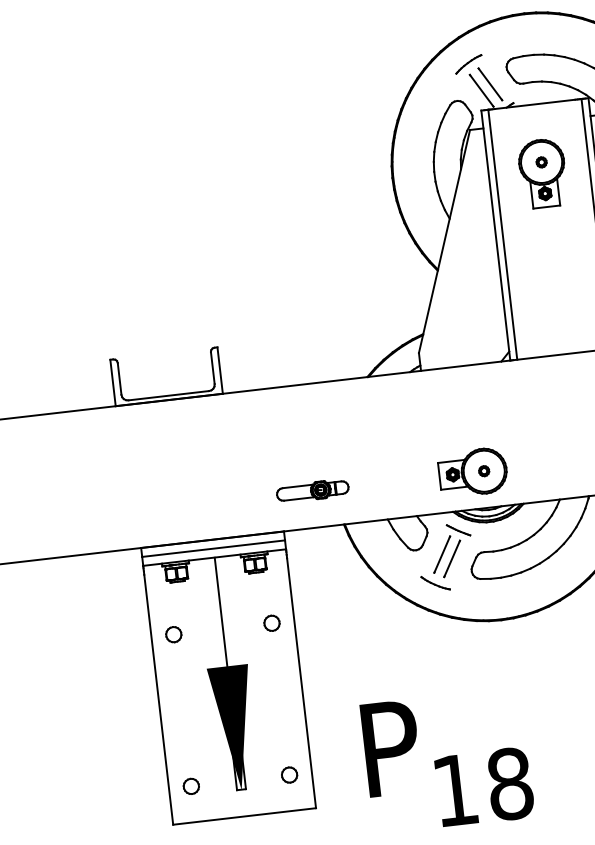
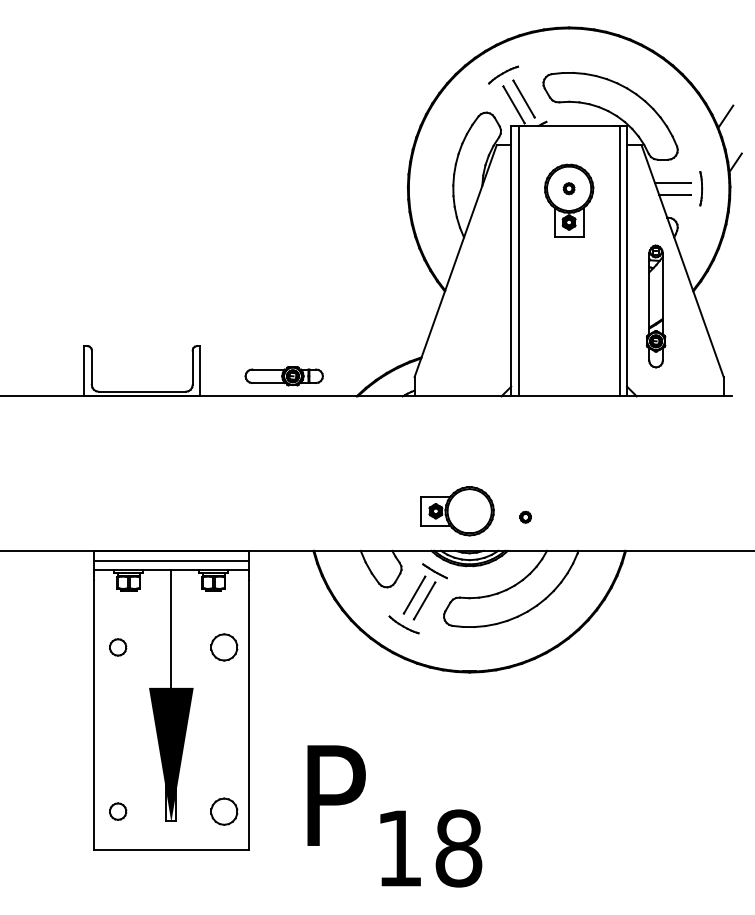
part: (483, 470) -> (525, 516), moved
part: (312, 491) -> (283, 376), moved
part: (272, 623) -> (224, 647), size x1.6
part: (289, 774) -> (224, 811), size x1.6

